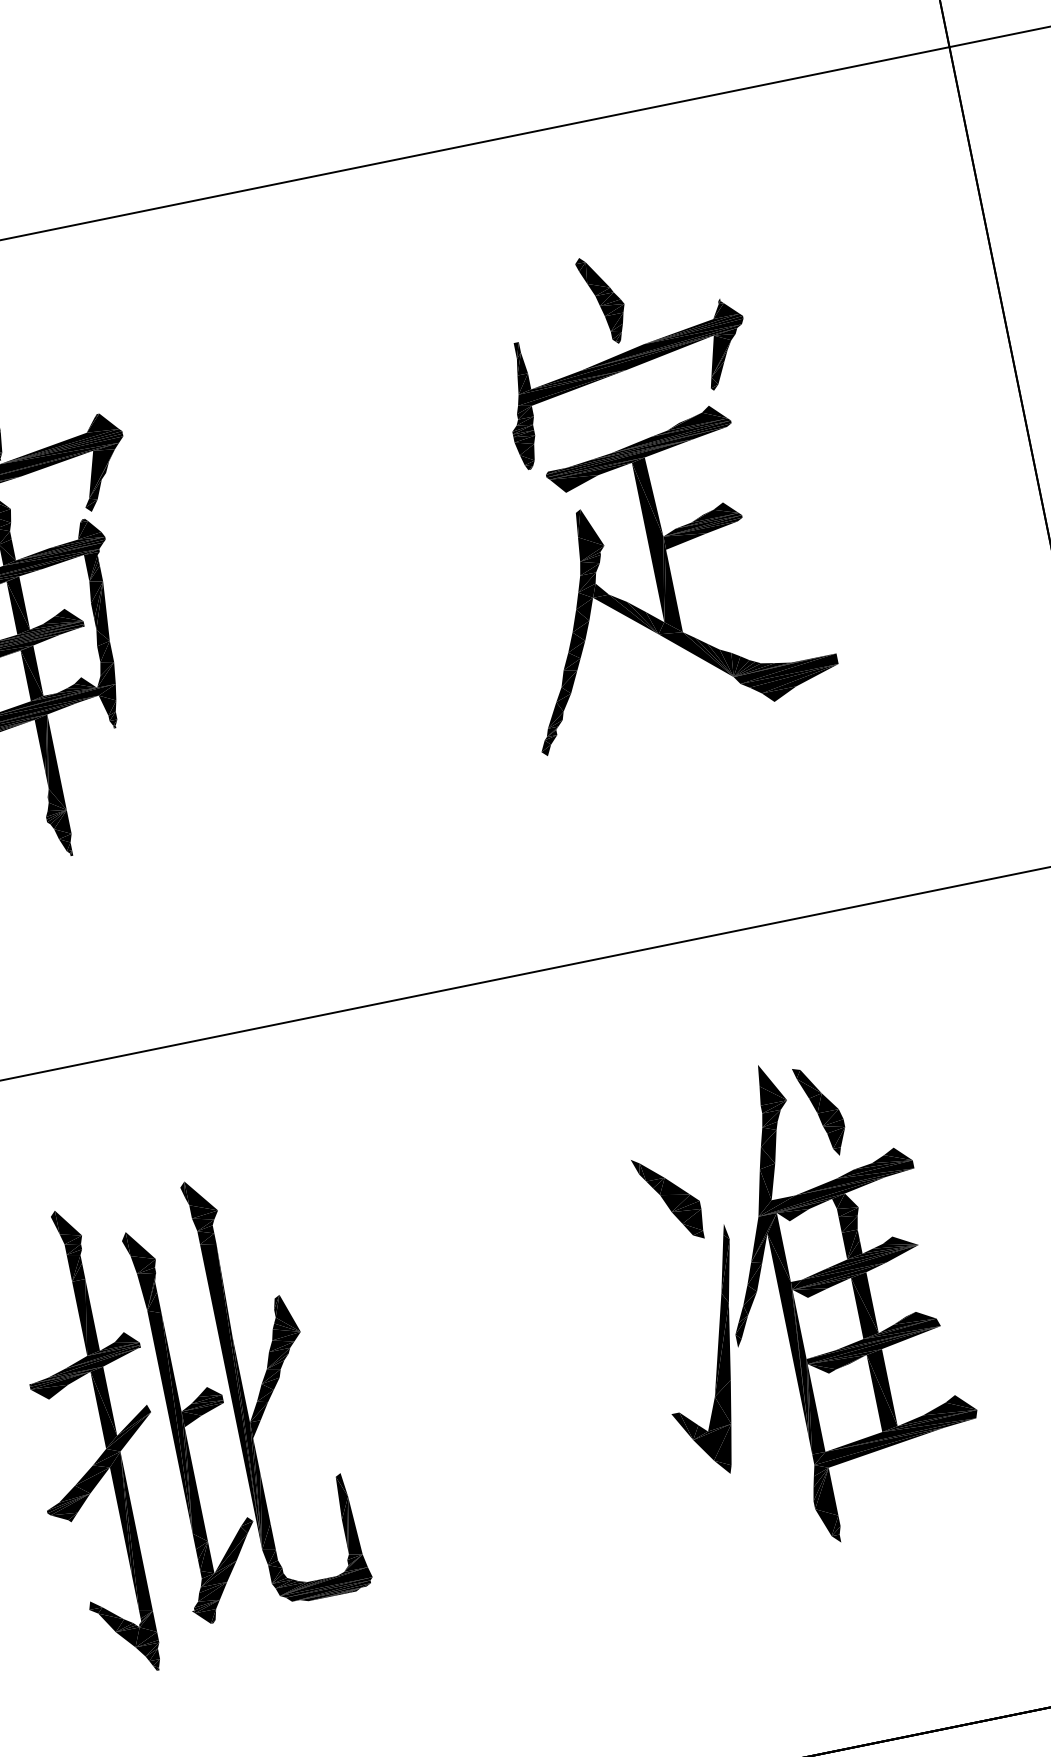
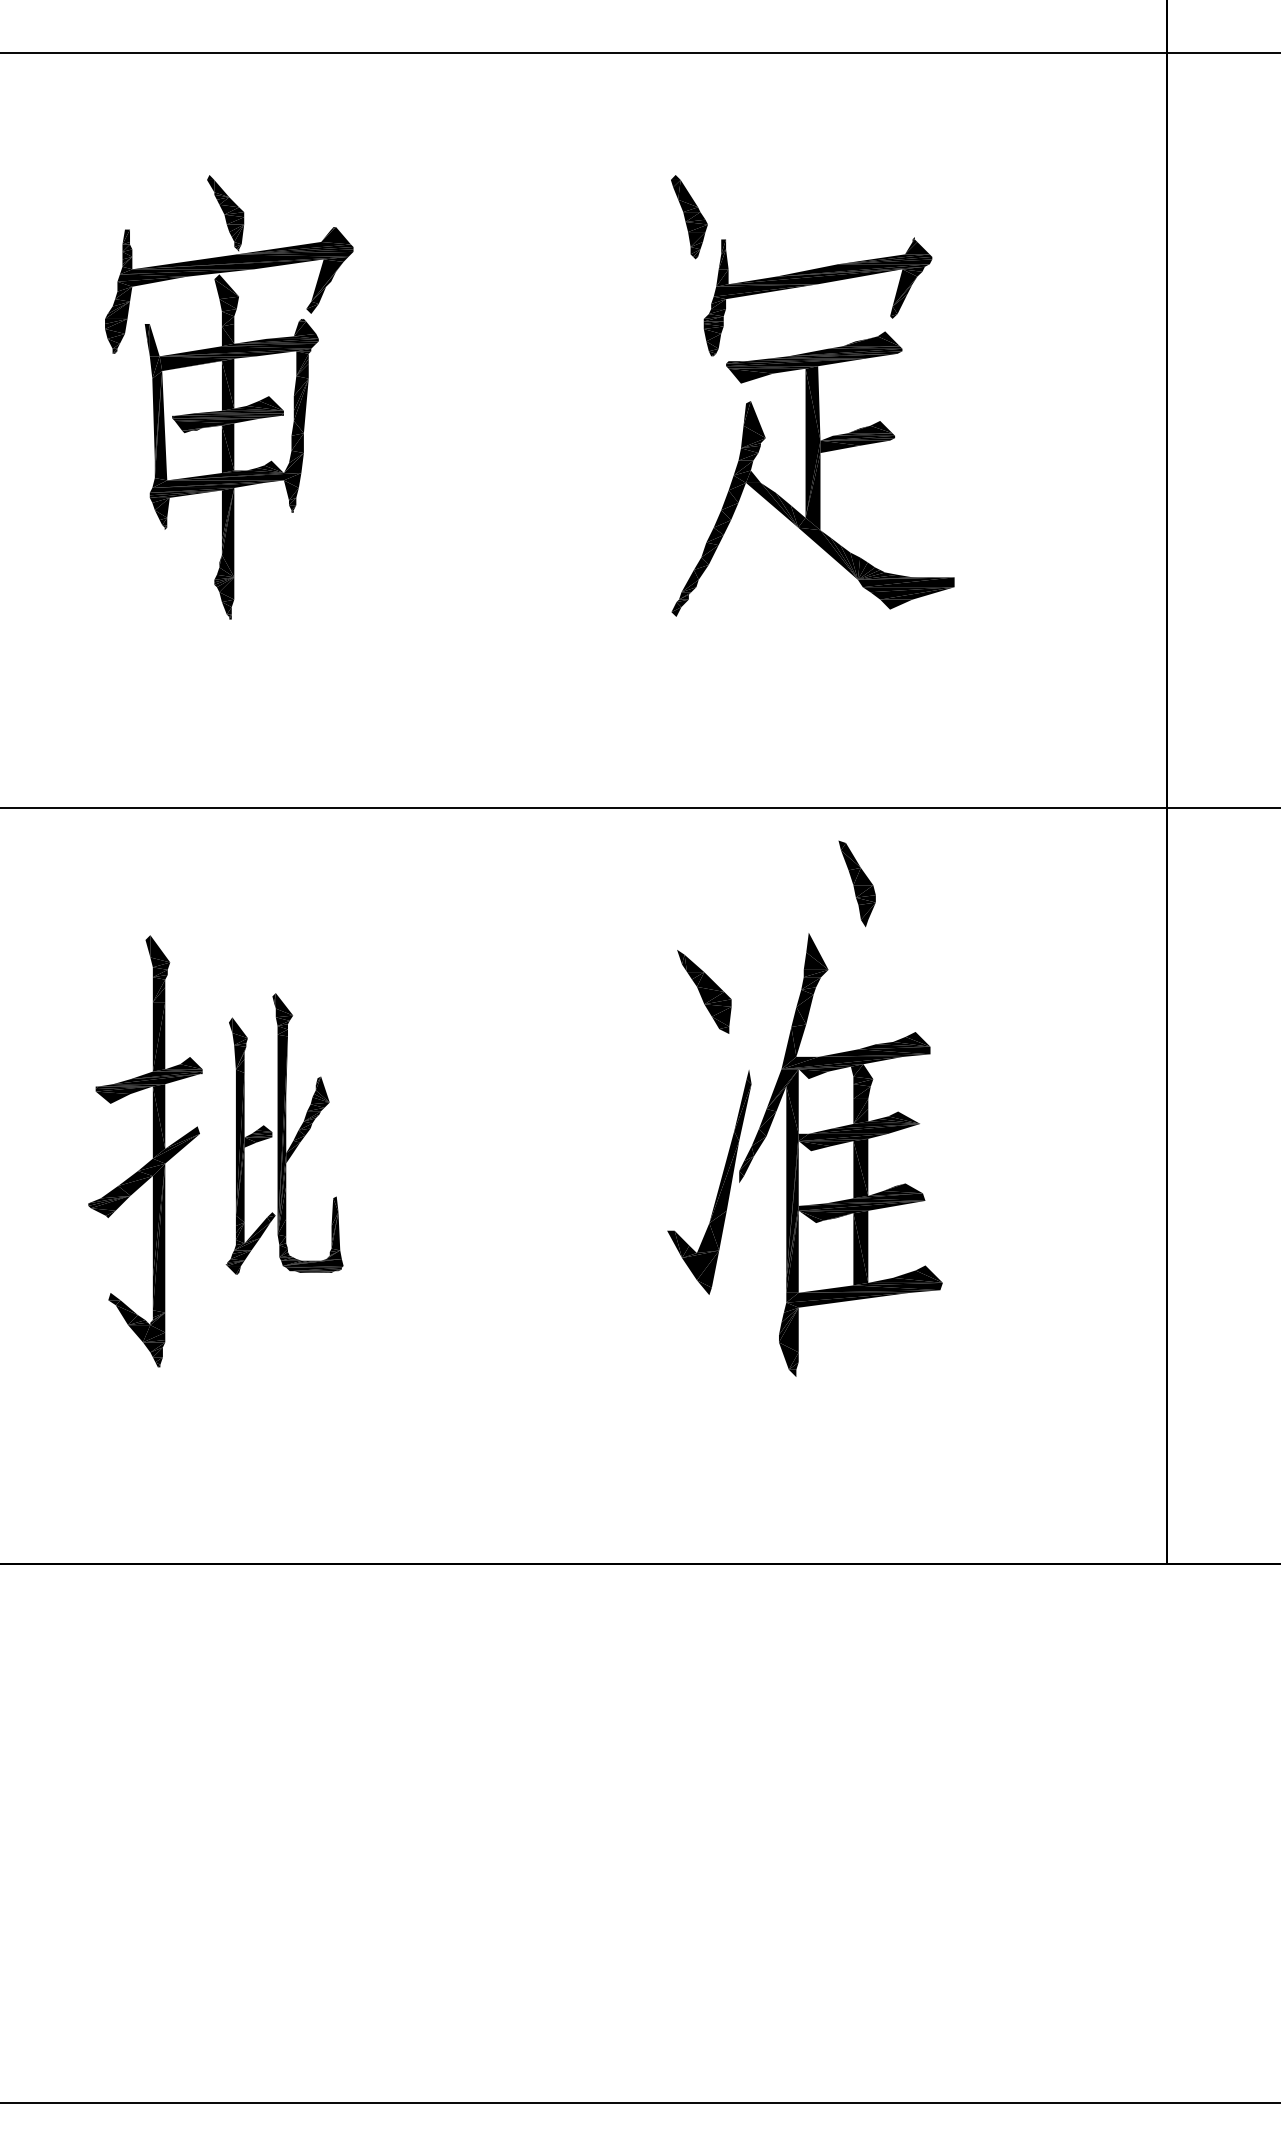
part: (603, 300) -> (689, 217), moved
part: (820, 1110) -> (856, 883), moved
part: (669, 1198) -> (704, 991), moved
part: (241, 1393) -> (284, 1133), size x0.7

